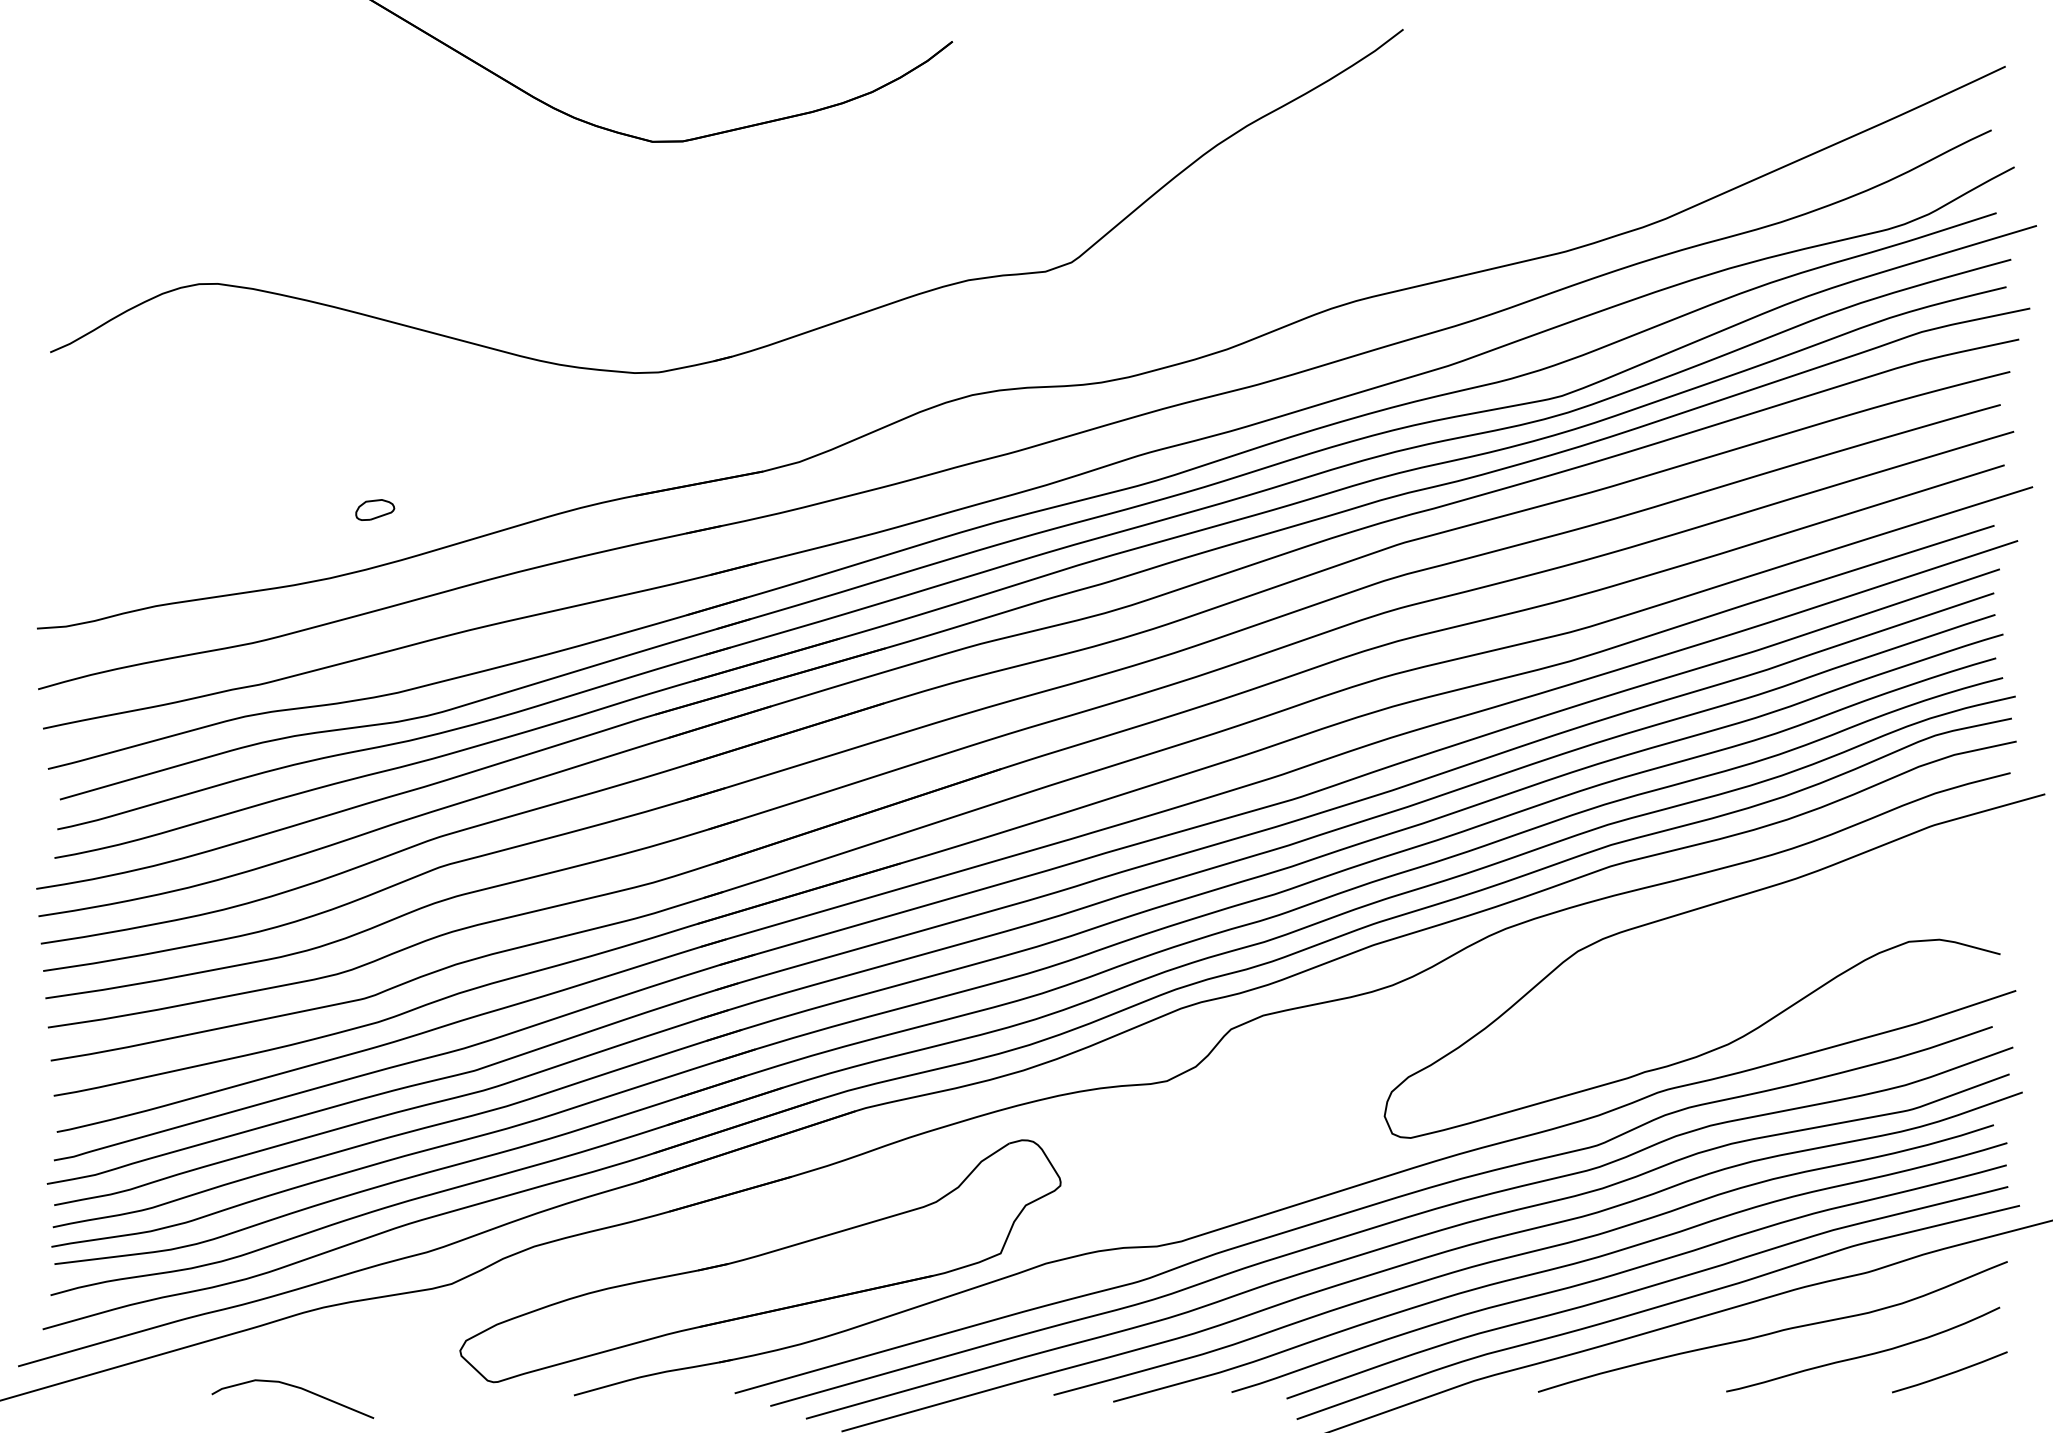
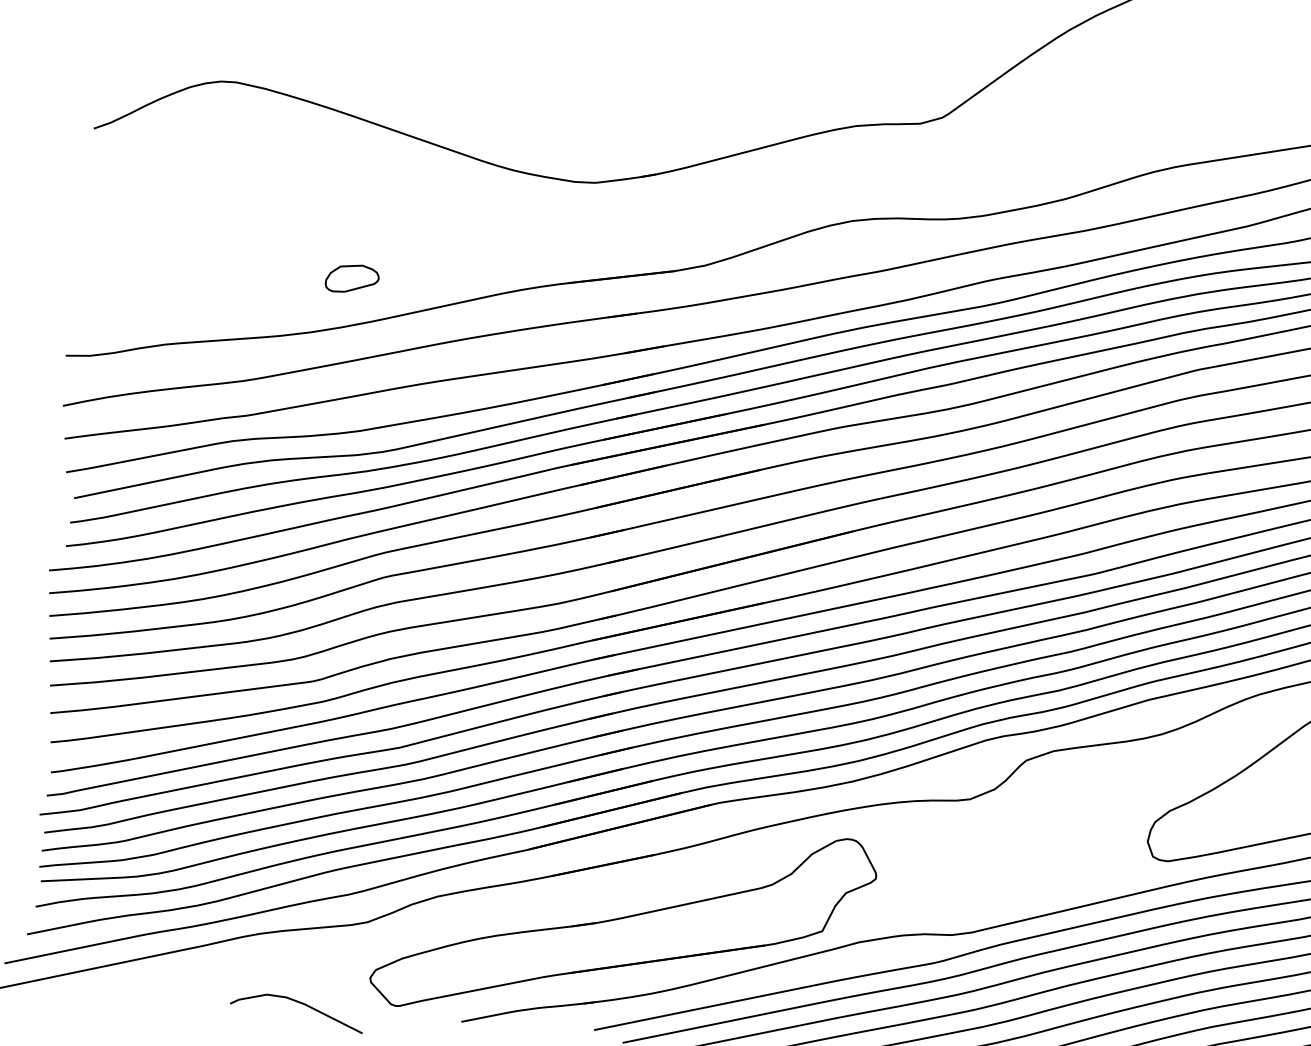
part: (374, 509) -> (351, 278), size x1.67
curve: (294, 1387) -> (298, 1003), moved

